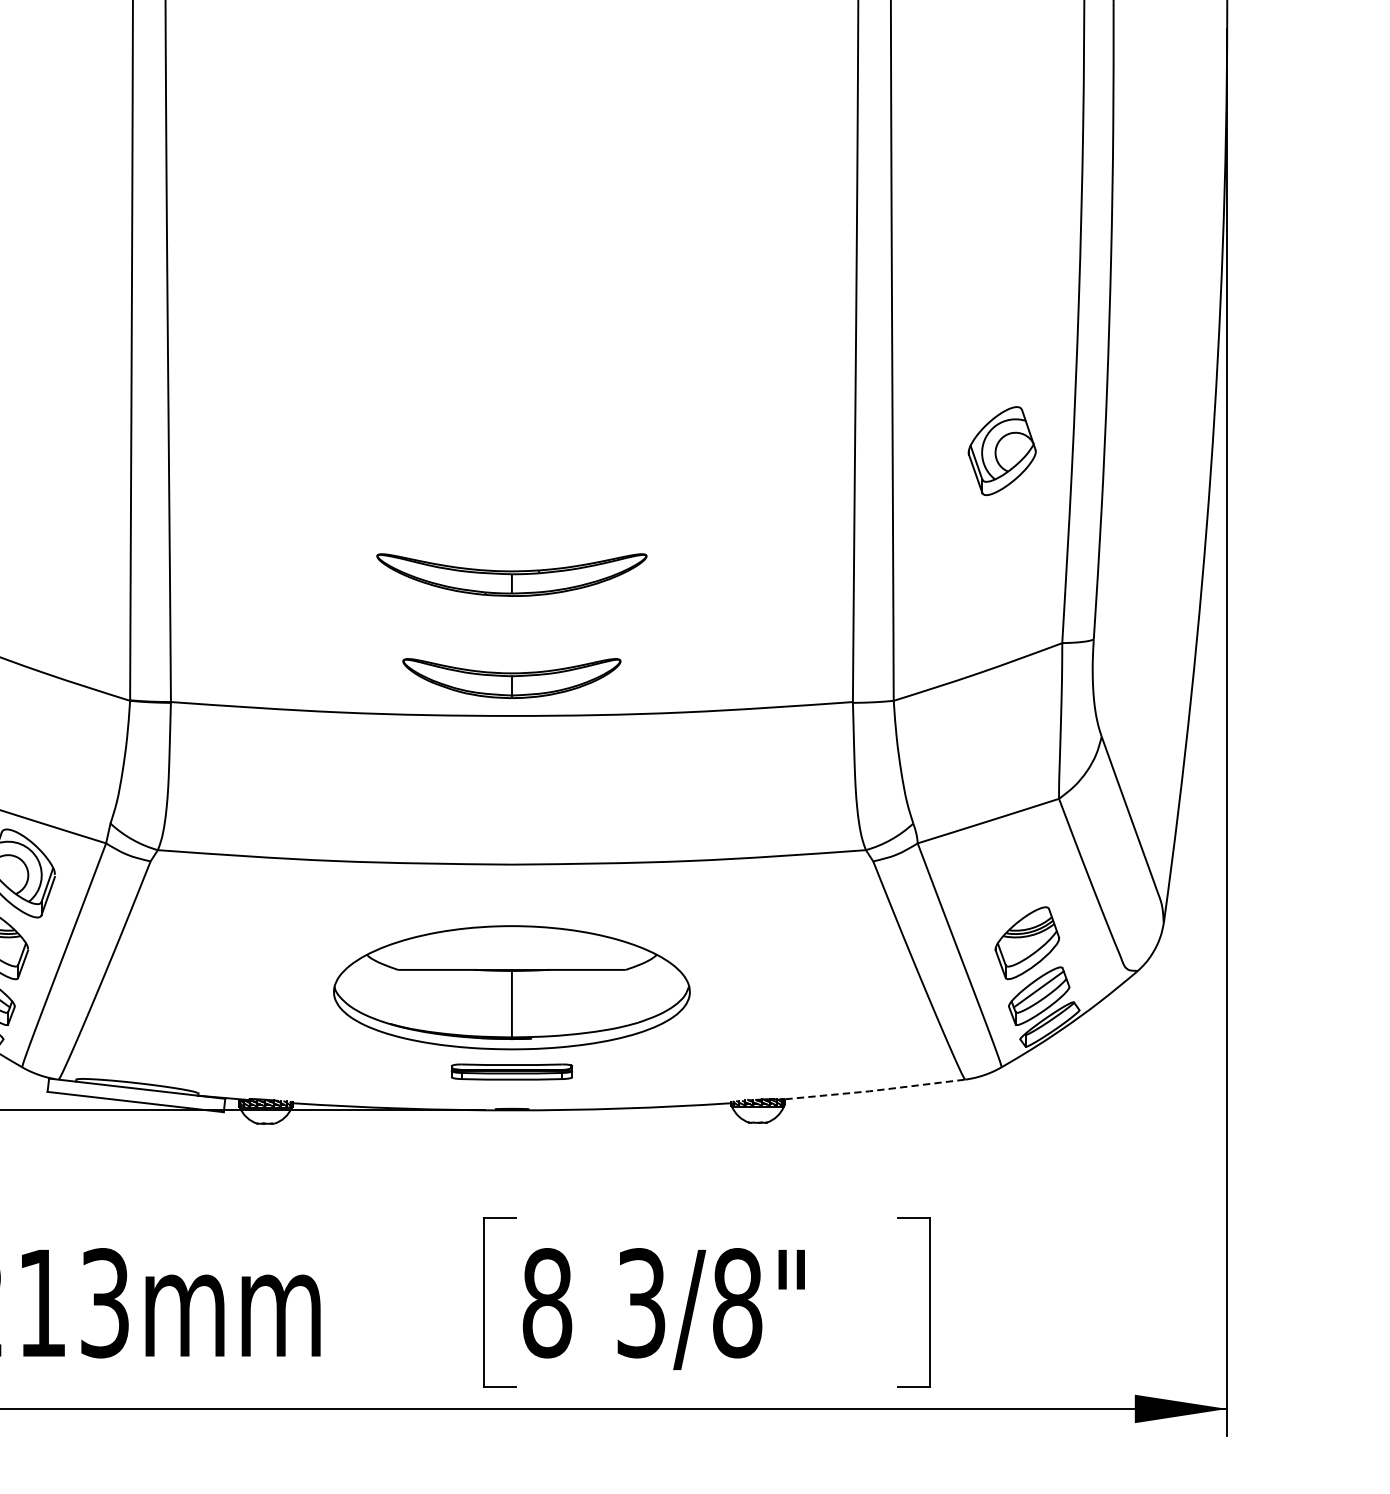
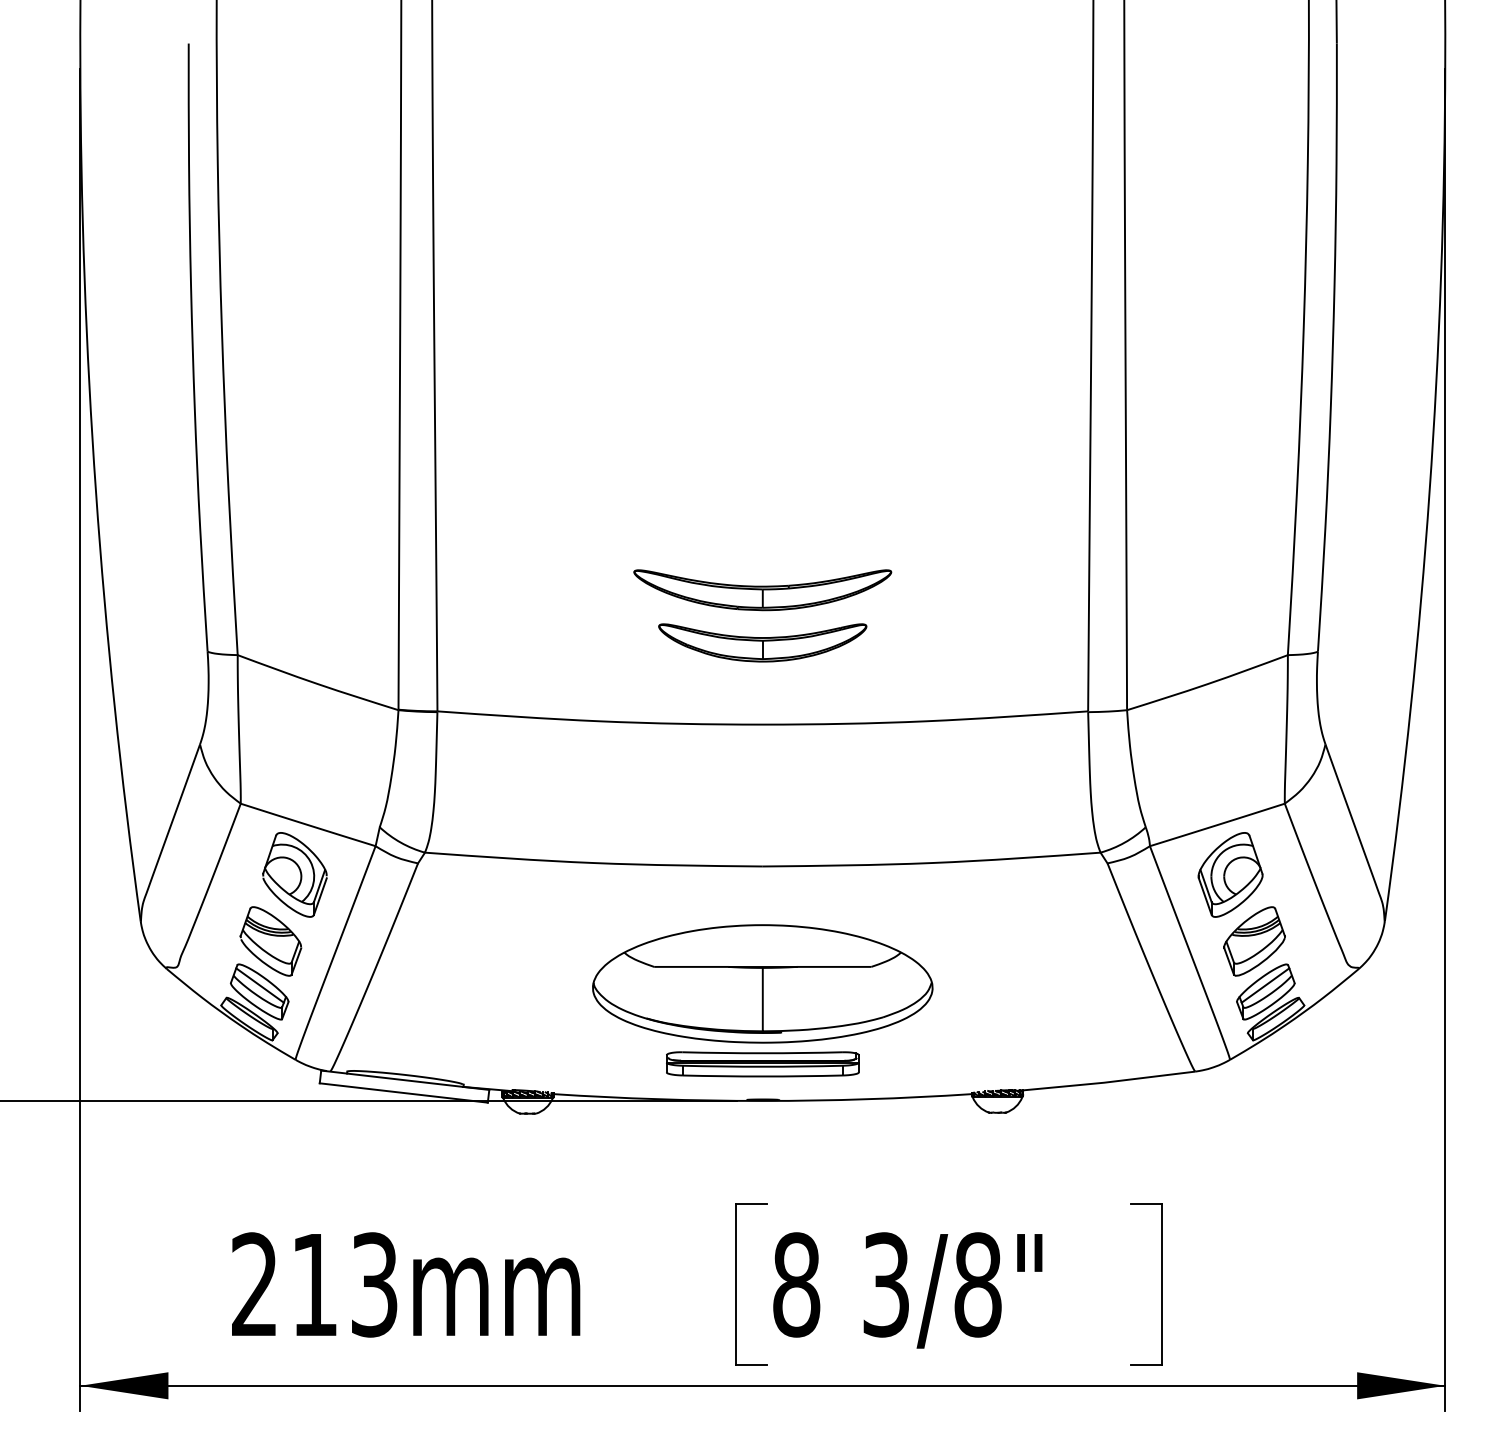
part: (1002, 450) -> (1230, 874), moved
part: (511, 678) -> (762, 642), moved
part: (511, 1072) -> (762, 1064), size x1.67
line: (875, 1091) -> (1109, 1082), dashed -> solid

